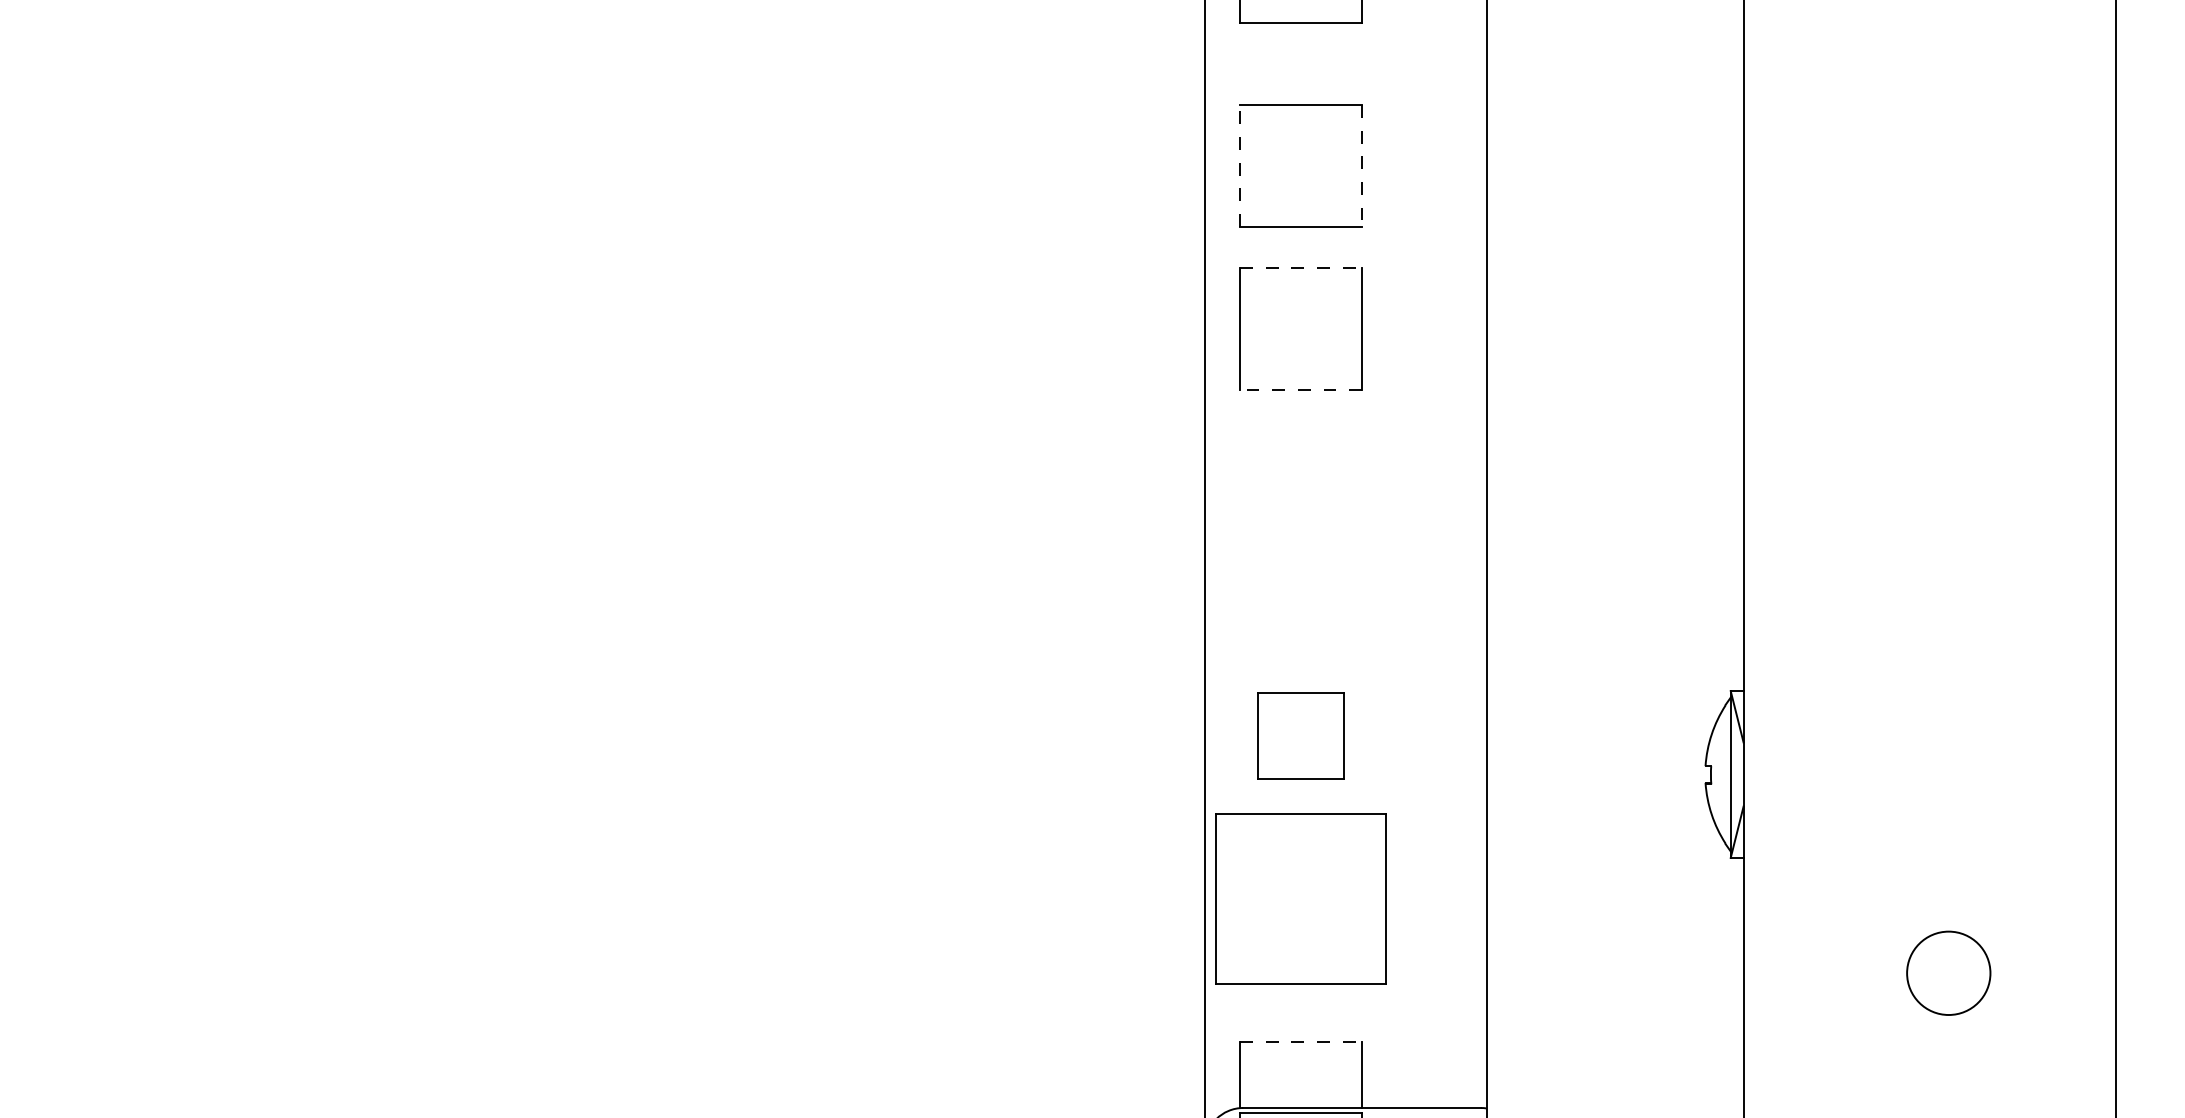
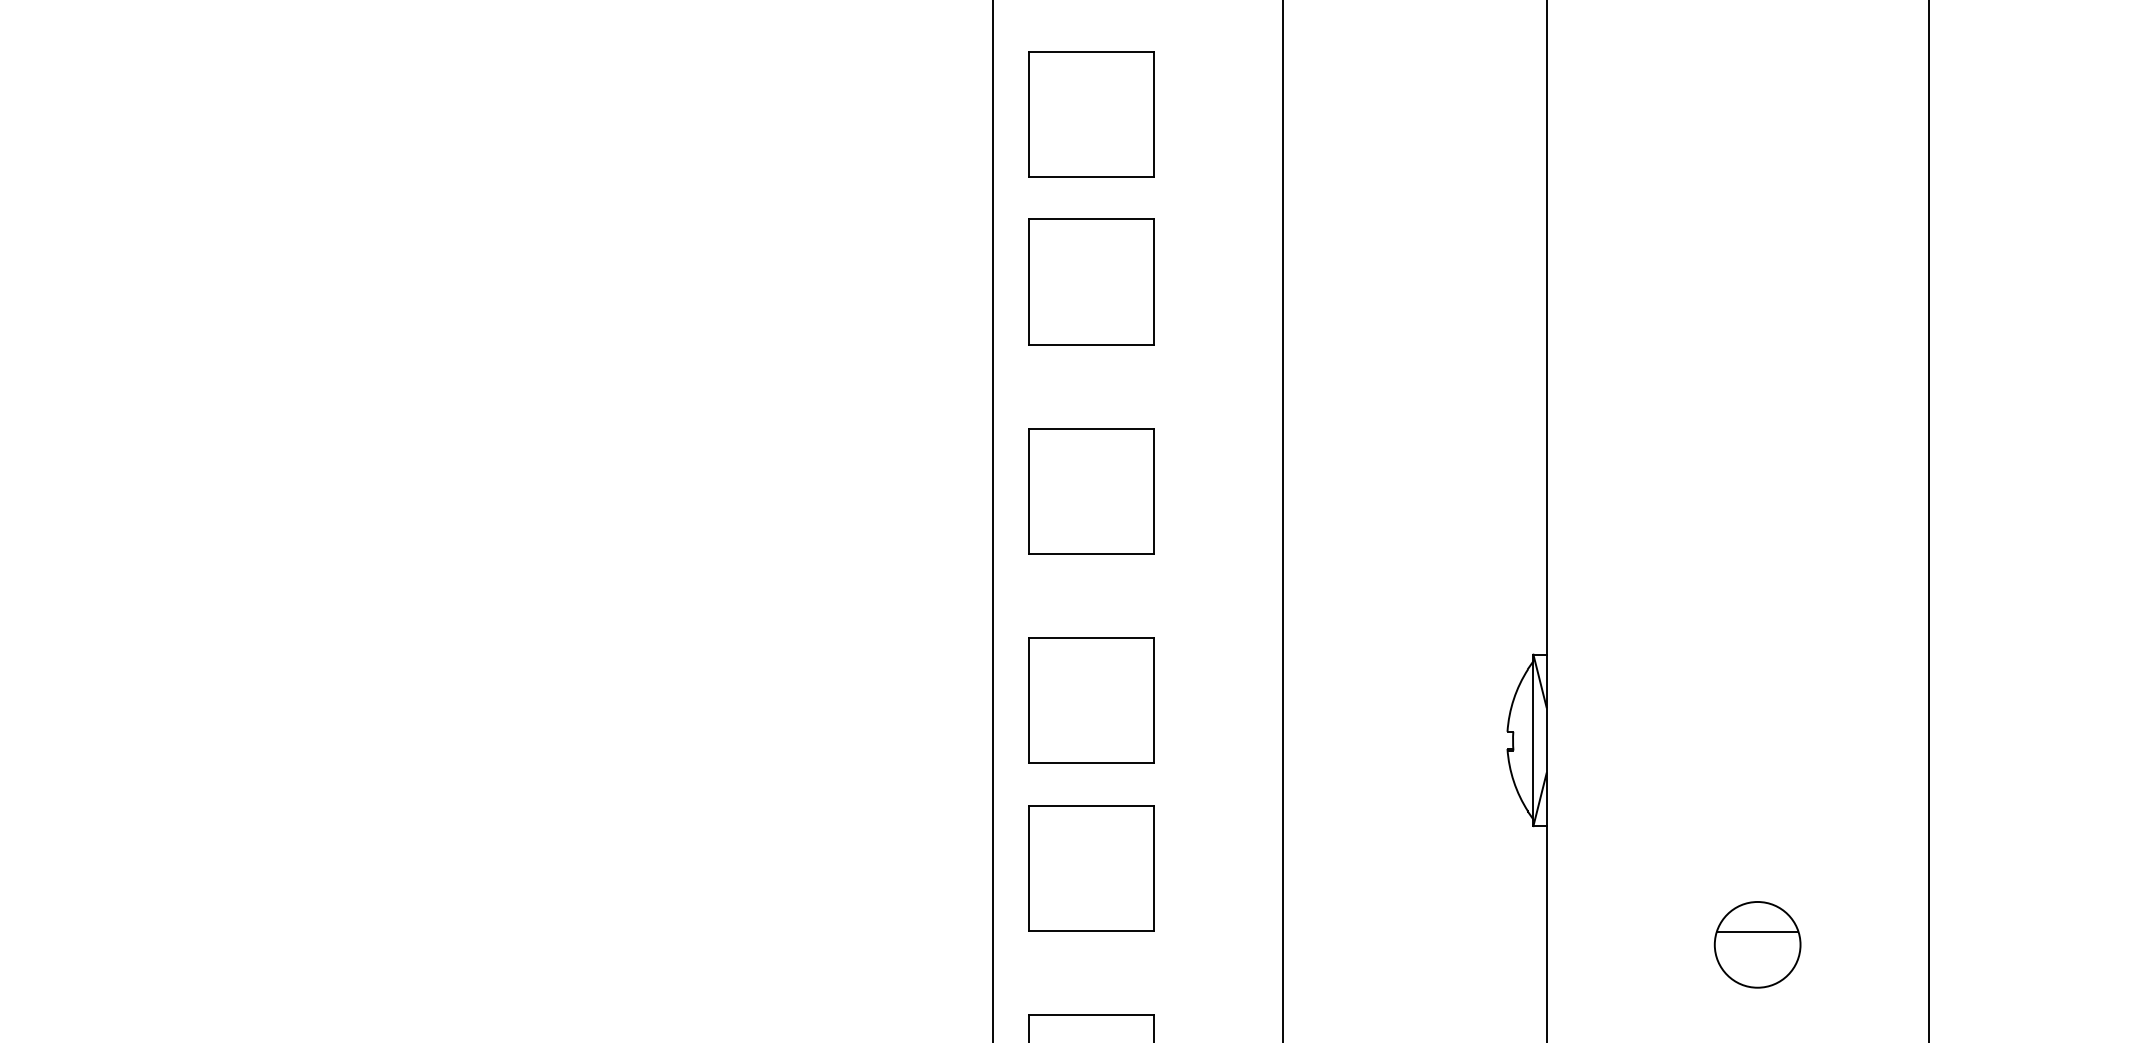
line: (1240, 165) -> (1029, 114), dashed -> solid
line: (1362, 165) -> (1154, 114), dashed -> solid
line: (1301, 267) -> (1091, 218), dashed -> solid
line: (1301, 389) -> (1091, 344), dashed -> solid
part: (1300, 532) -> (1090, 491), added
part: (1300, 735) -> (1090, 700), size x1.43
part: (1300, 898) -> (1090, 867), size x0.71
line: (1948, 960) -> (1757, 931), added
line: (1301, 1041) -> (1091, 1014), dashed -> solid

